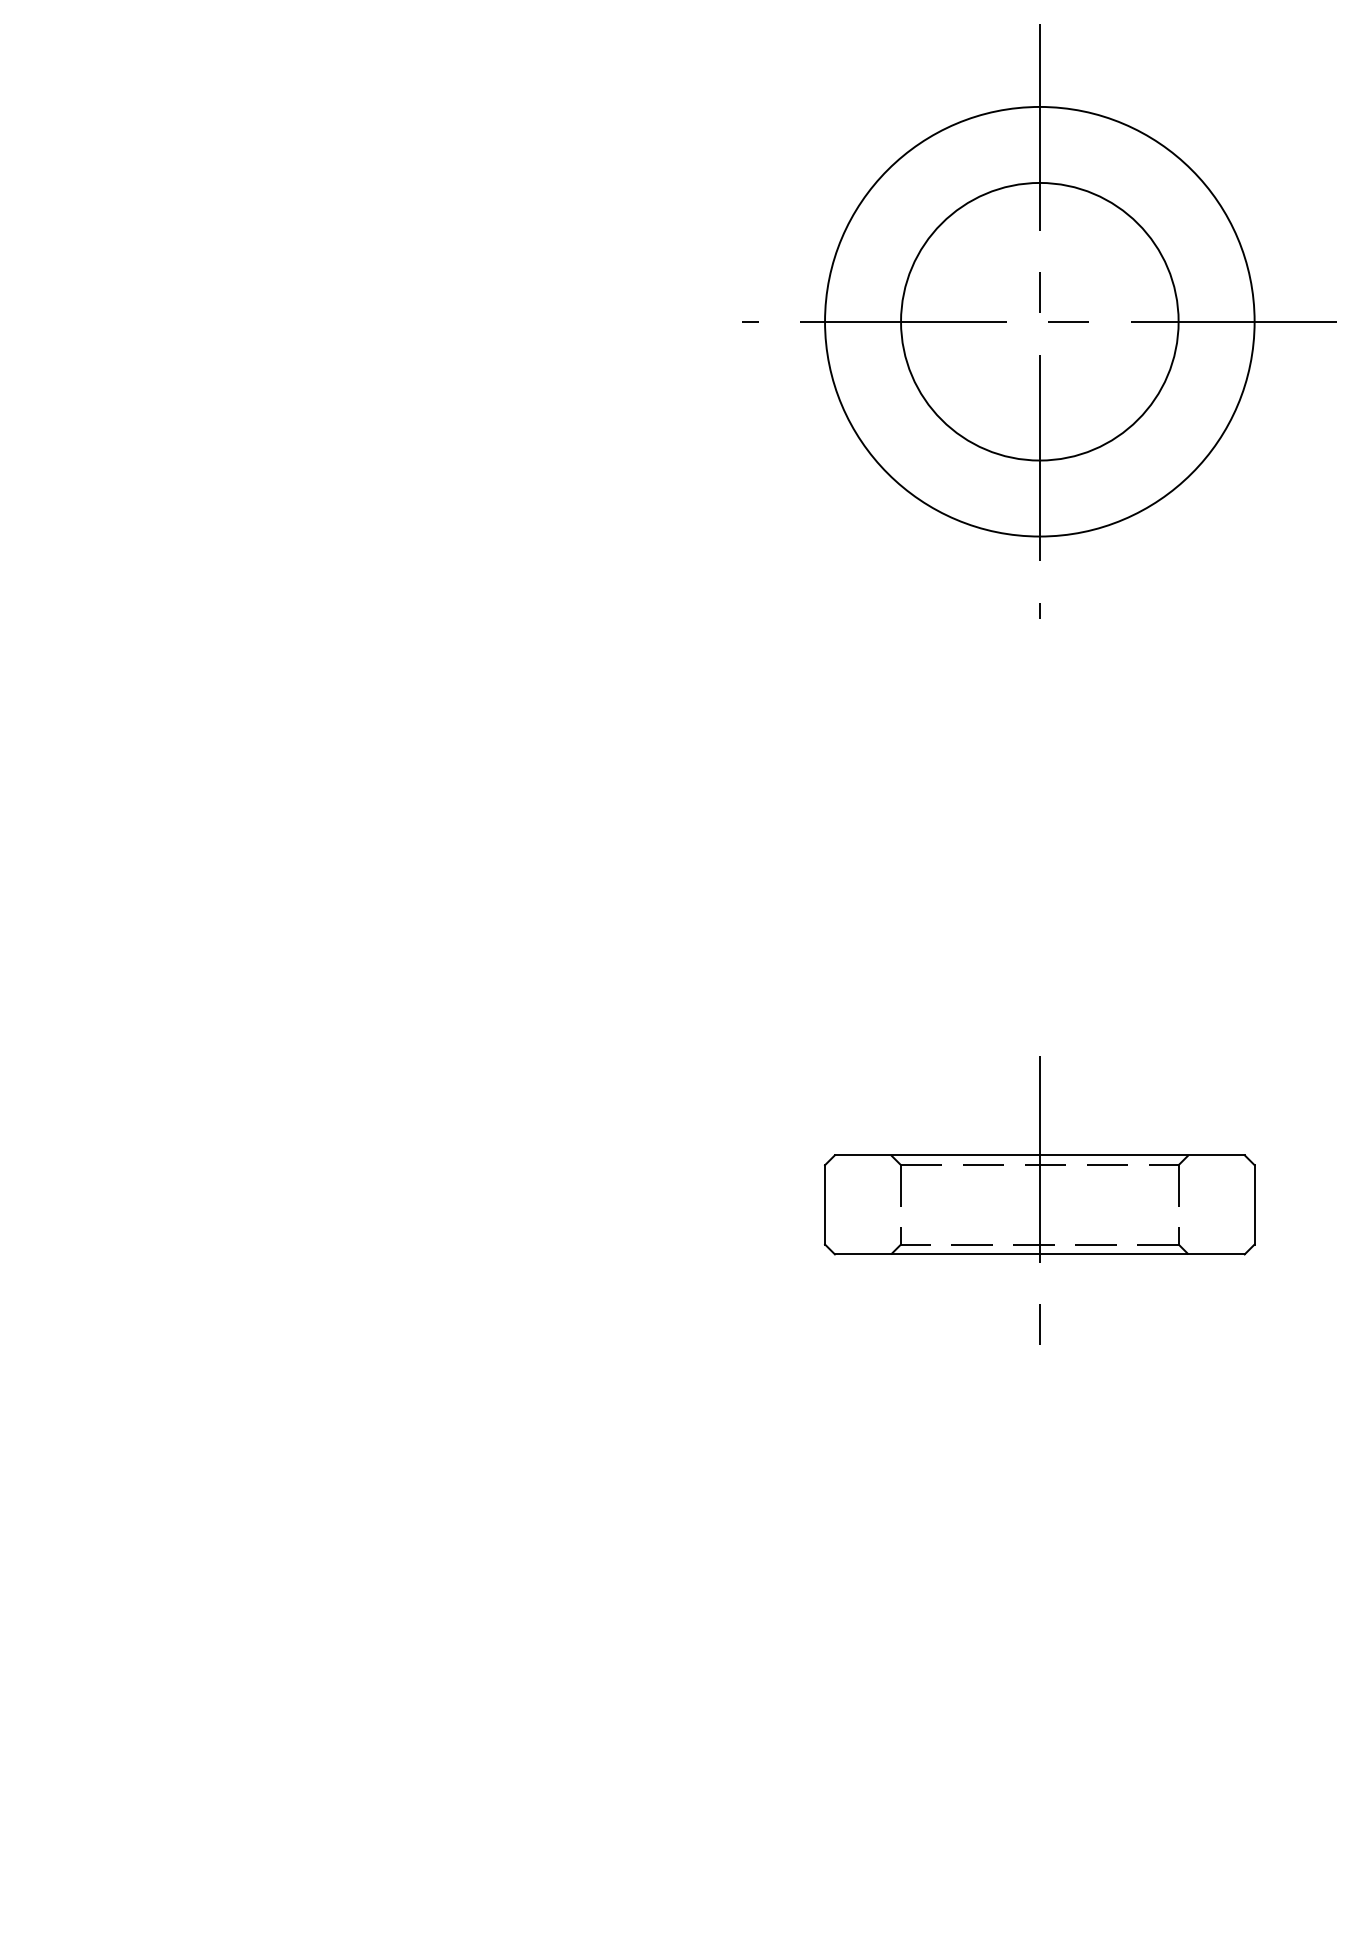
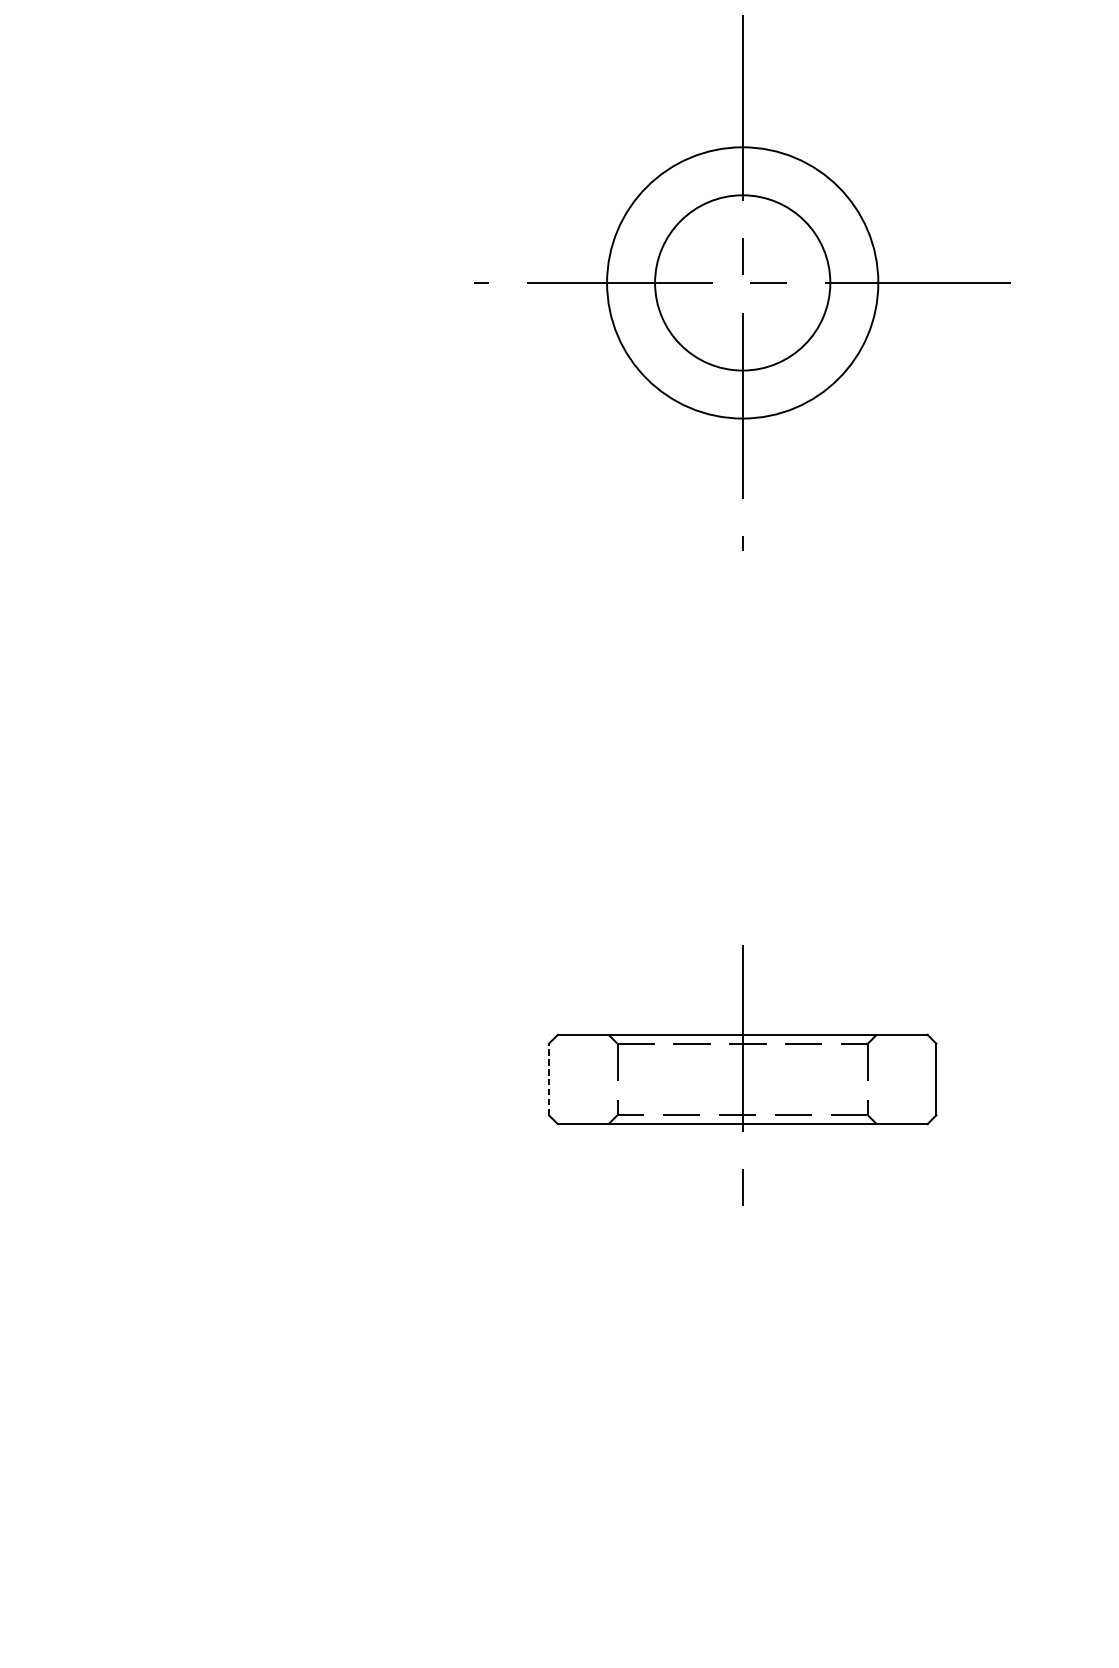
circle: (1039, 321) -> (742, 282), size x0.7
circle: (1039, 321) -> (742, 282), size x0.7
line: (825, 1204) -> (549, 1079), solid -> dashed

